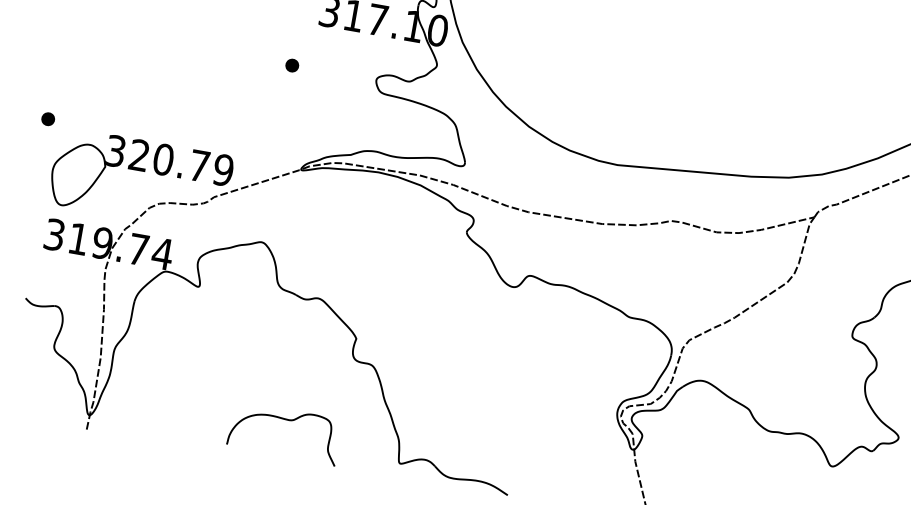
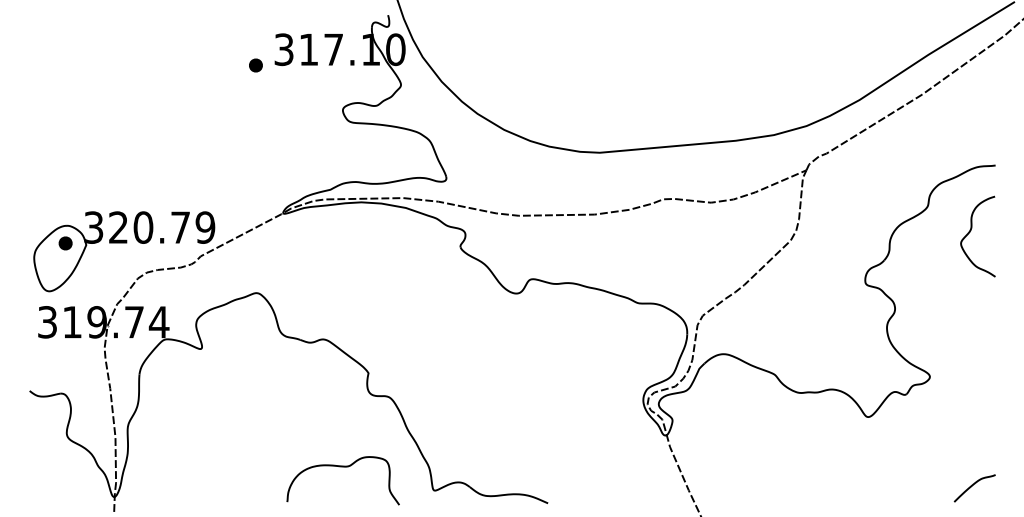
part: (291, 65) -> (255, 65), moved
part: (48, 119) -> (65, 243), moved
curve: (286, 420) -> (342, 467), moved

